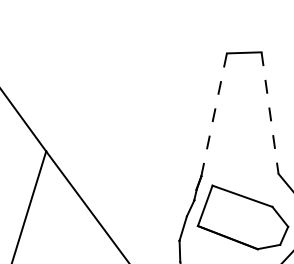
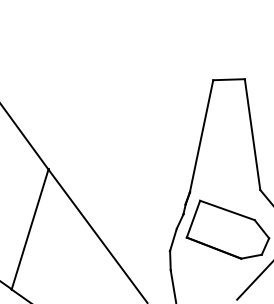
line: (269, 112) -> (252, 134), dashed -> solid
line: (214, 114) -> (201, 135), dashed -> solid

